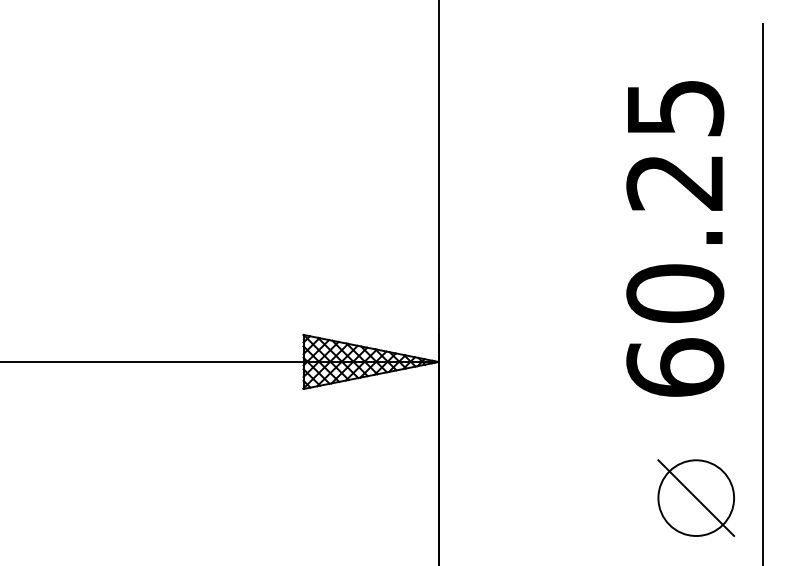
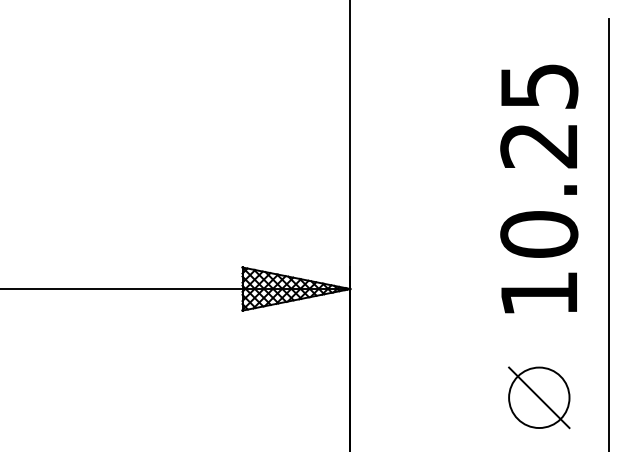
text: (675, 367) -> (539, 293), 60.25 -> 10.25
part: (696, 497) -> (539, 397), moved

